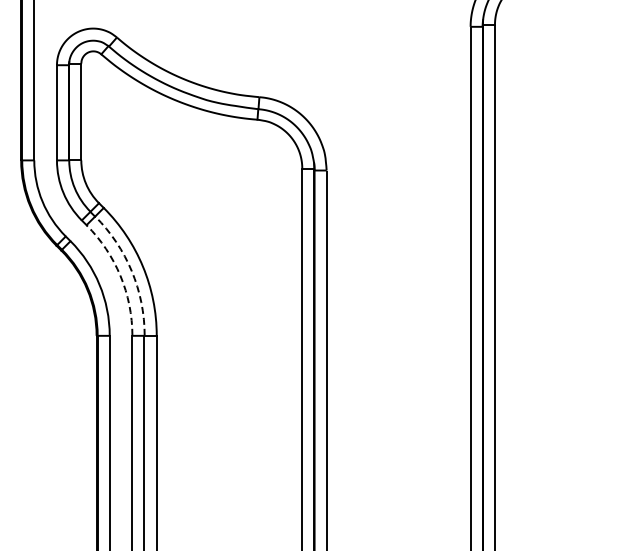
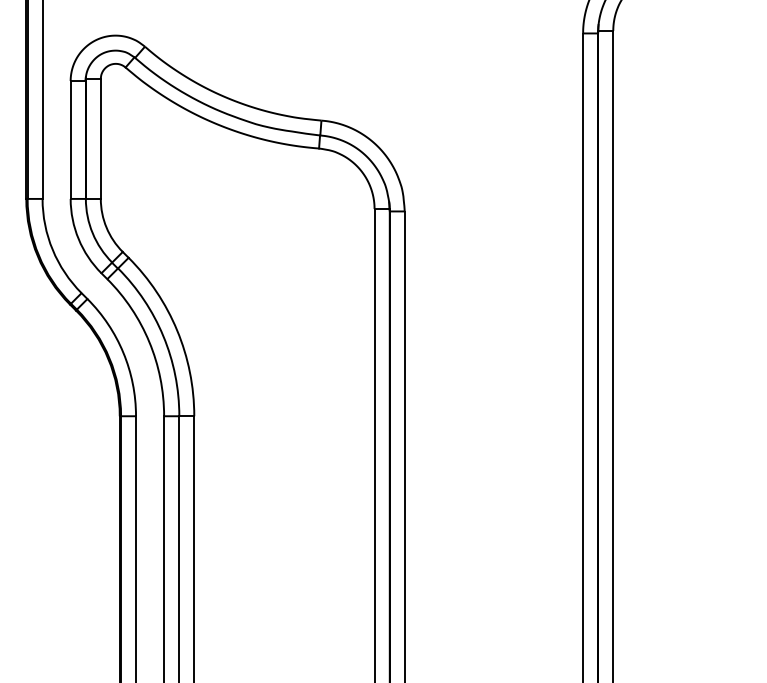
arc: (131, 271) -> (162, 336), dashed -> solid
arc: (120, 275) -> (149, 341), dashed -> solid

